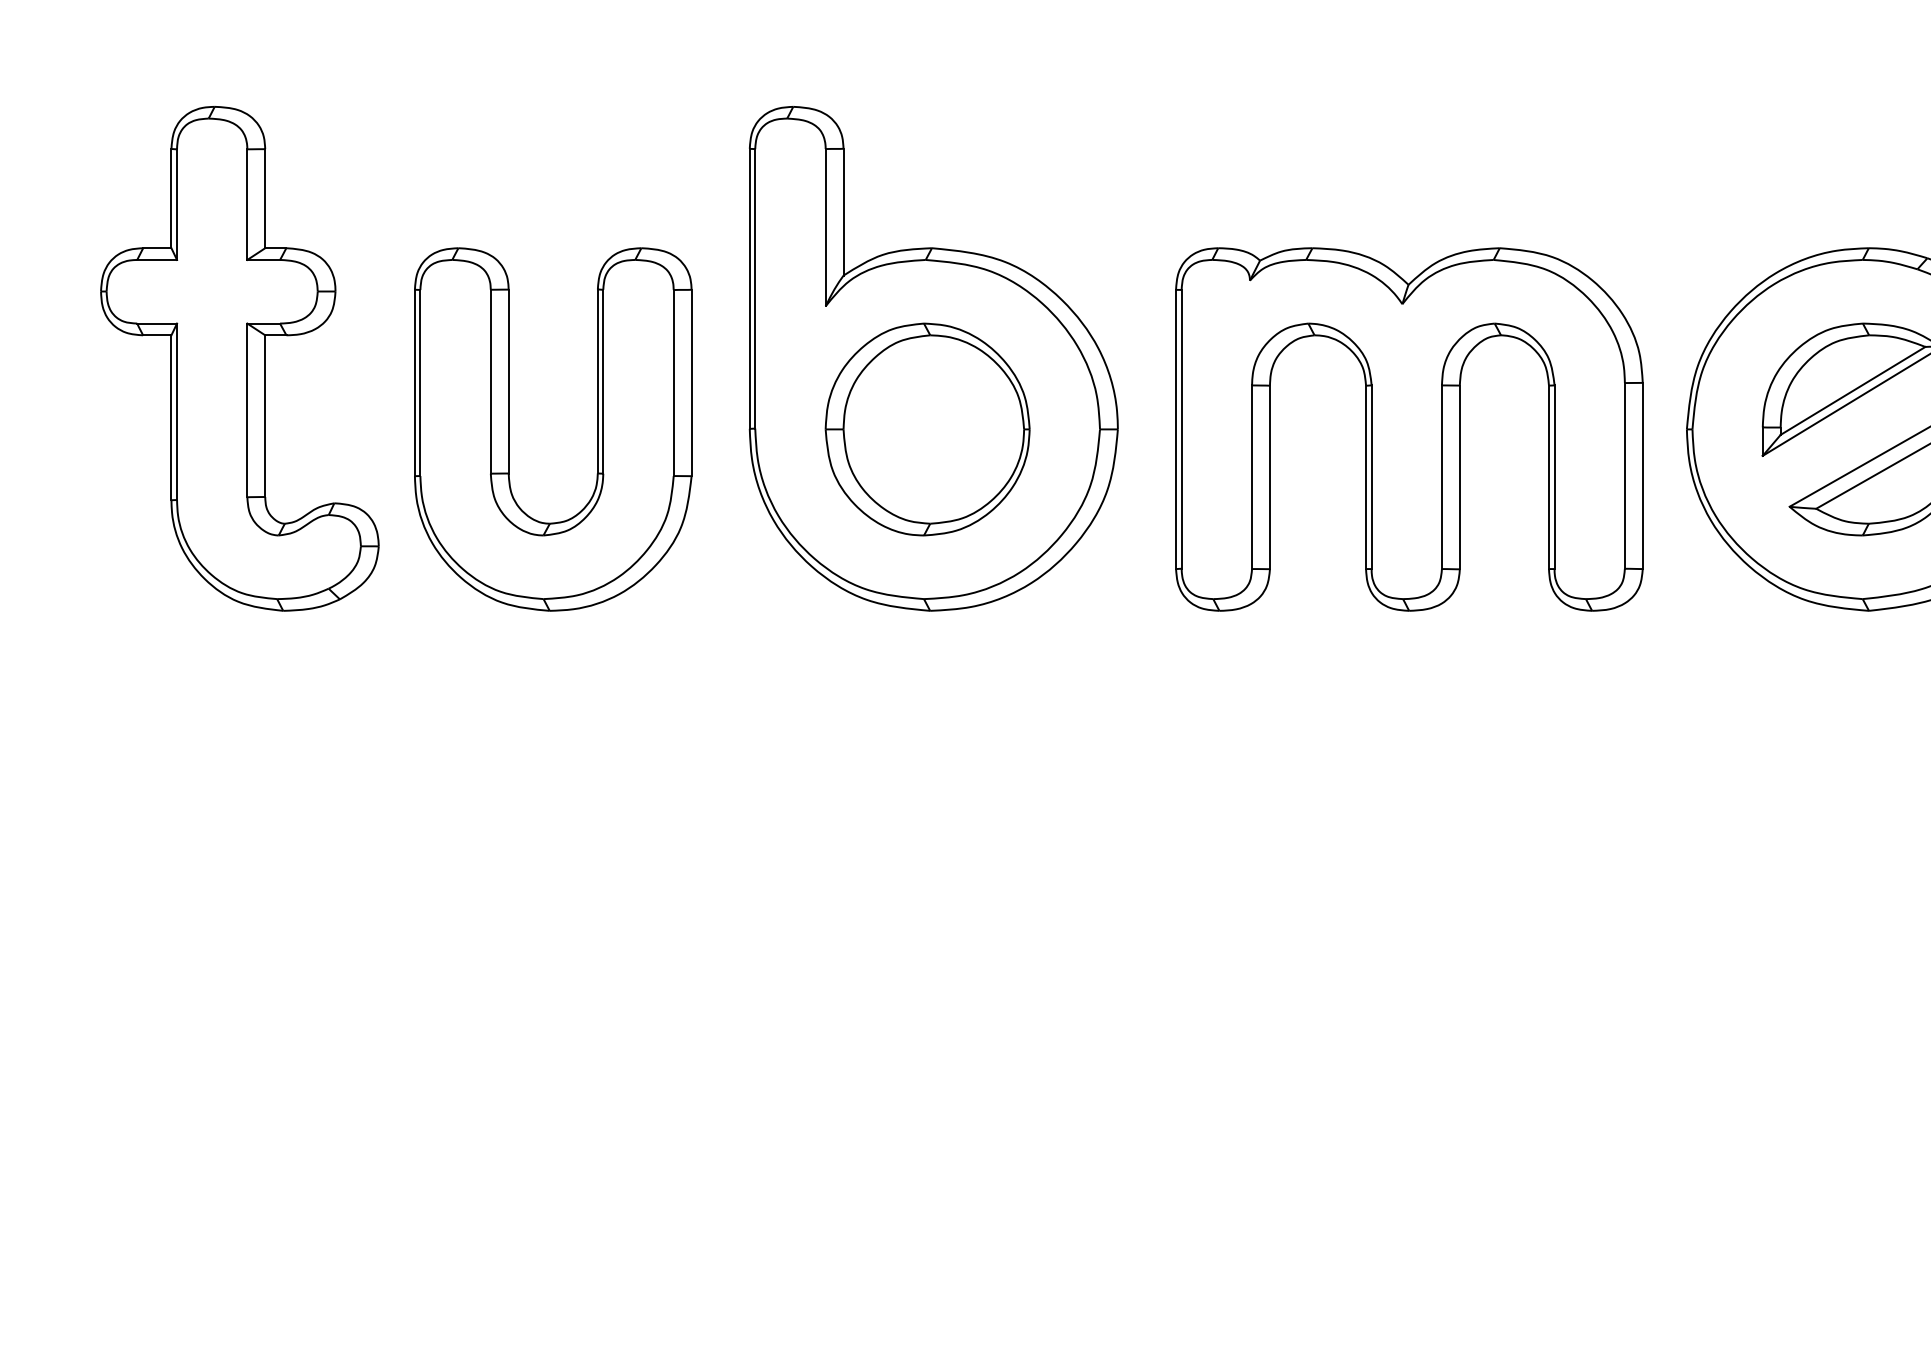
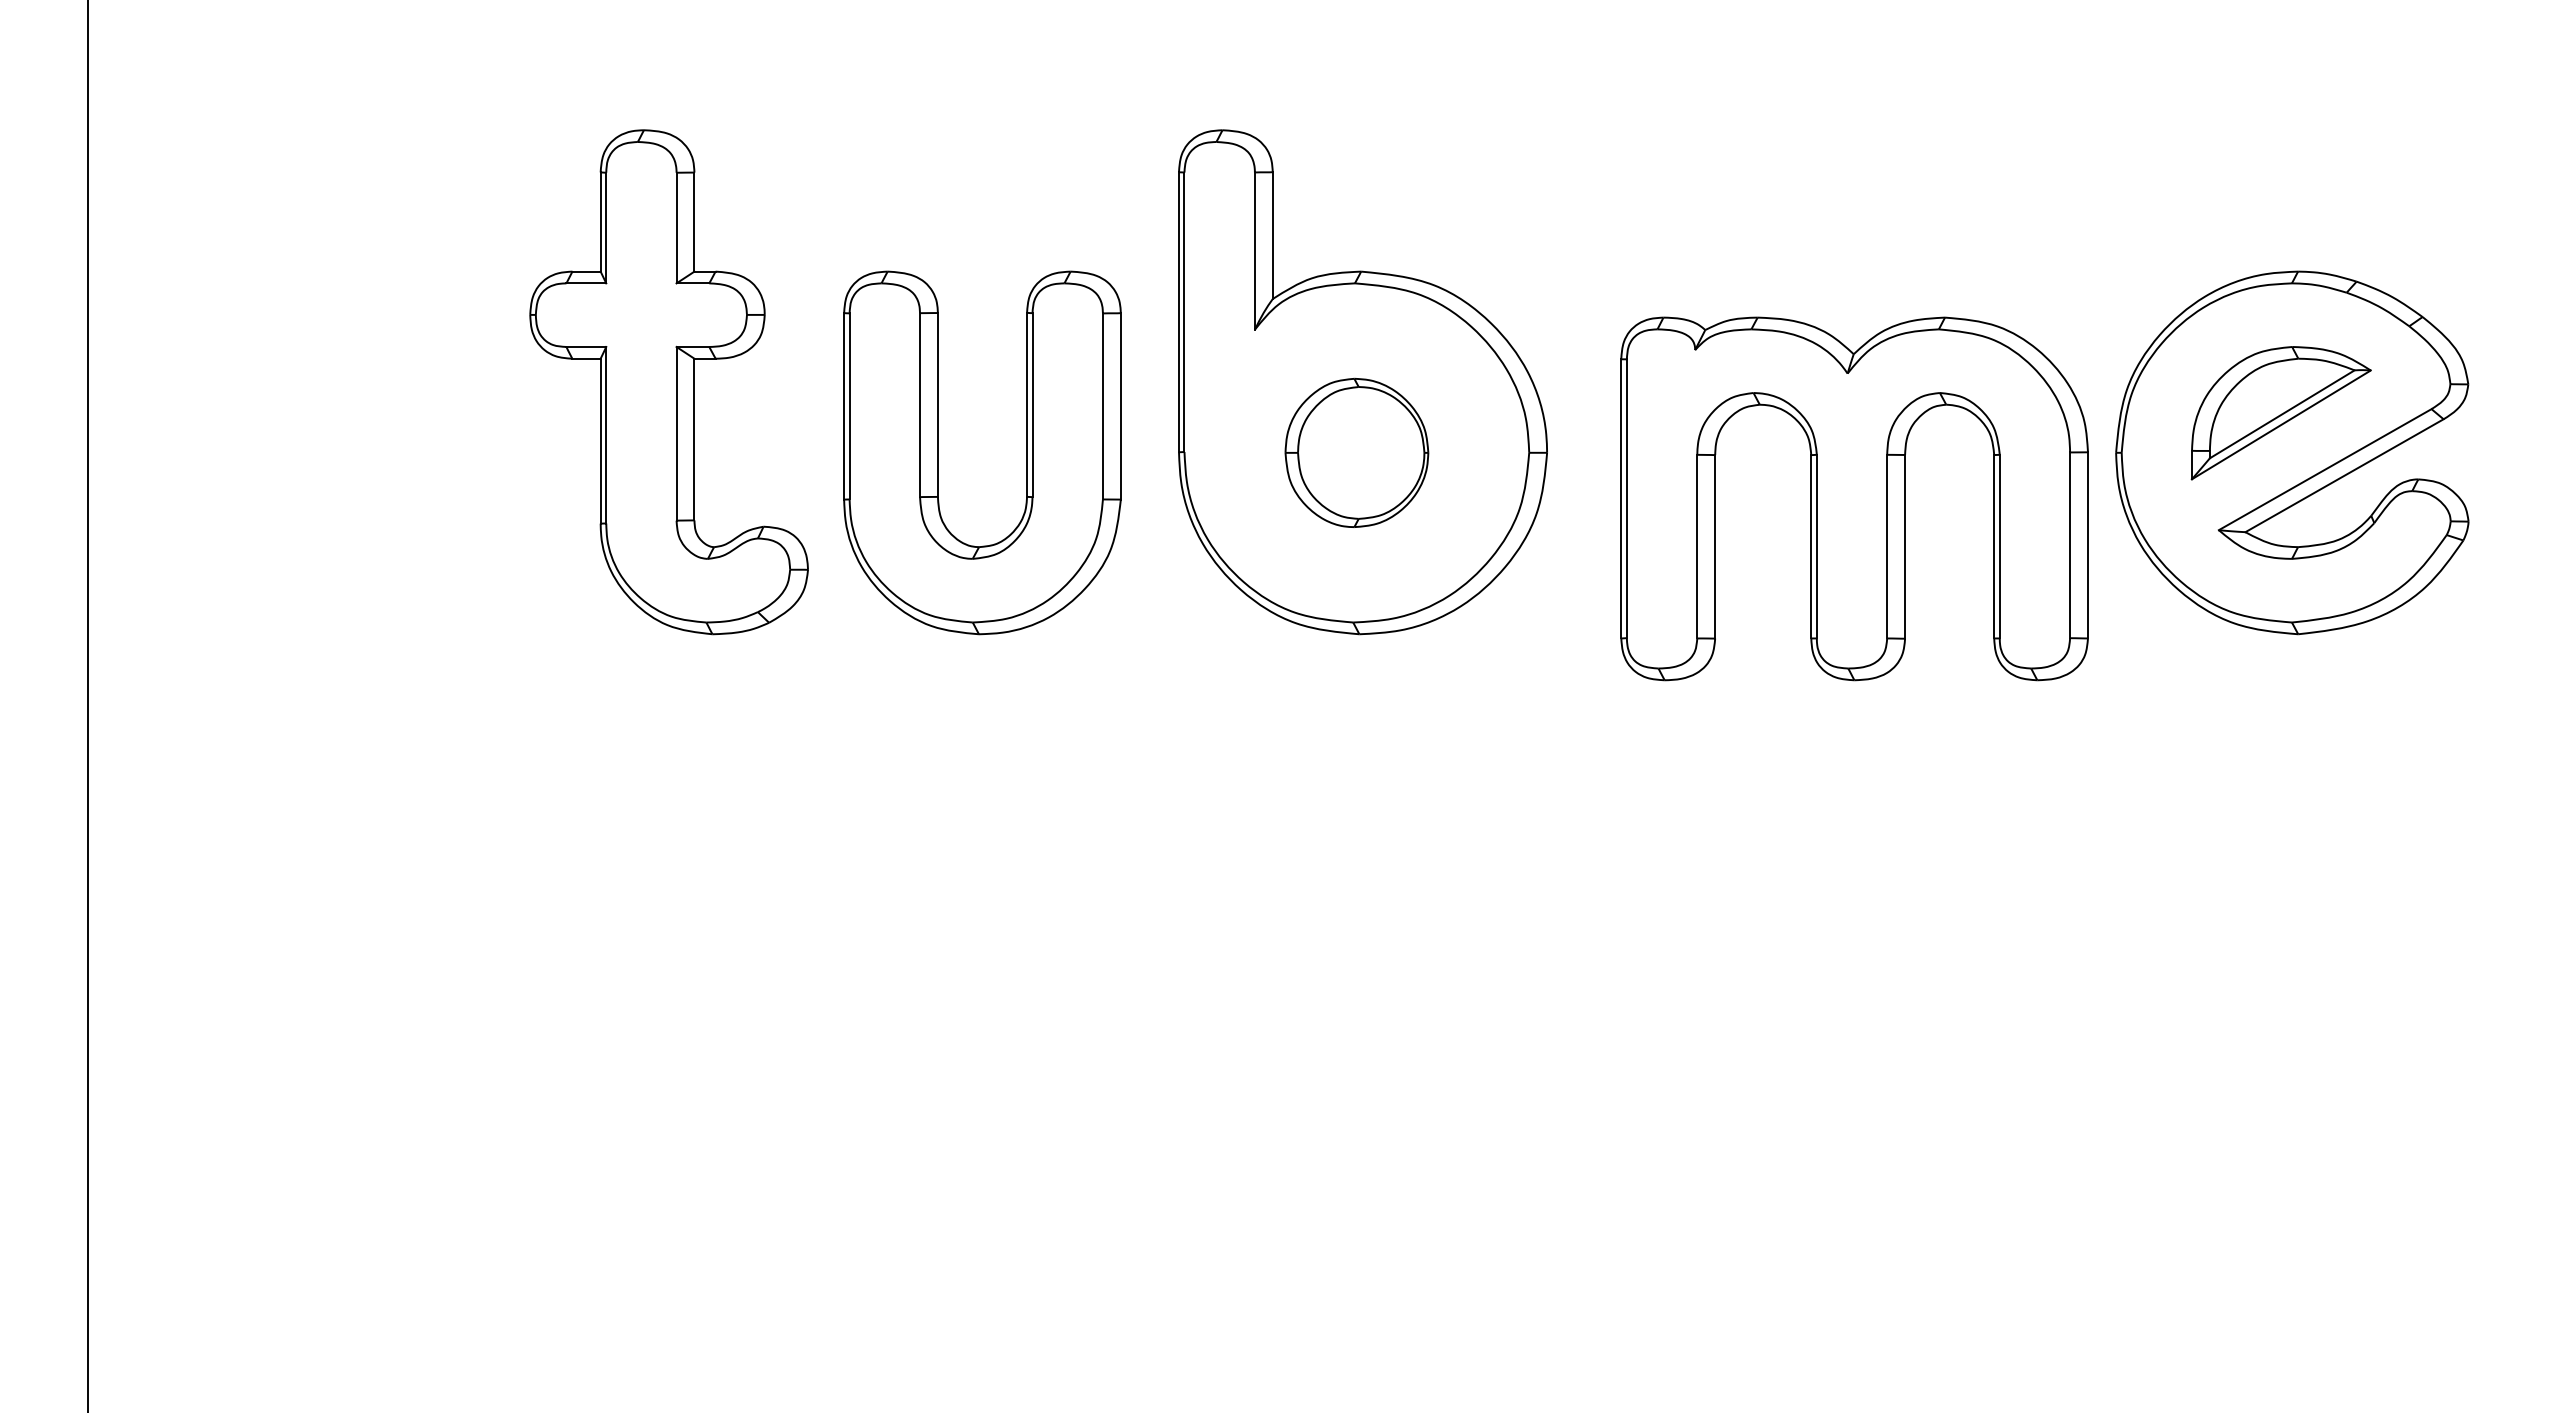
part: (927, 429) -> (1356, 452), size x0.7
part: (1409, 429) -> (1854, 498), moved

